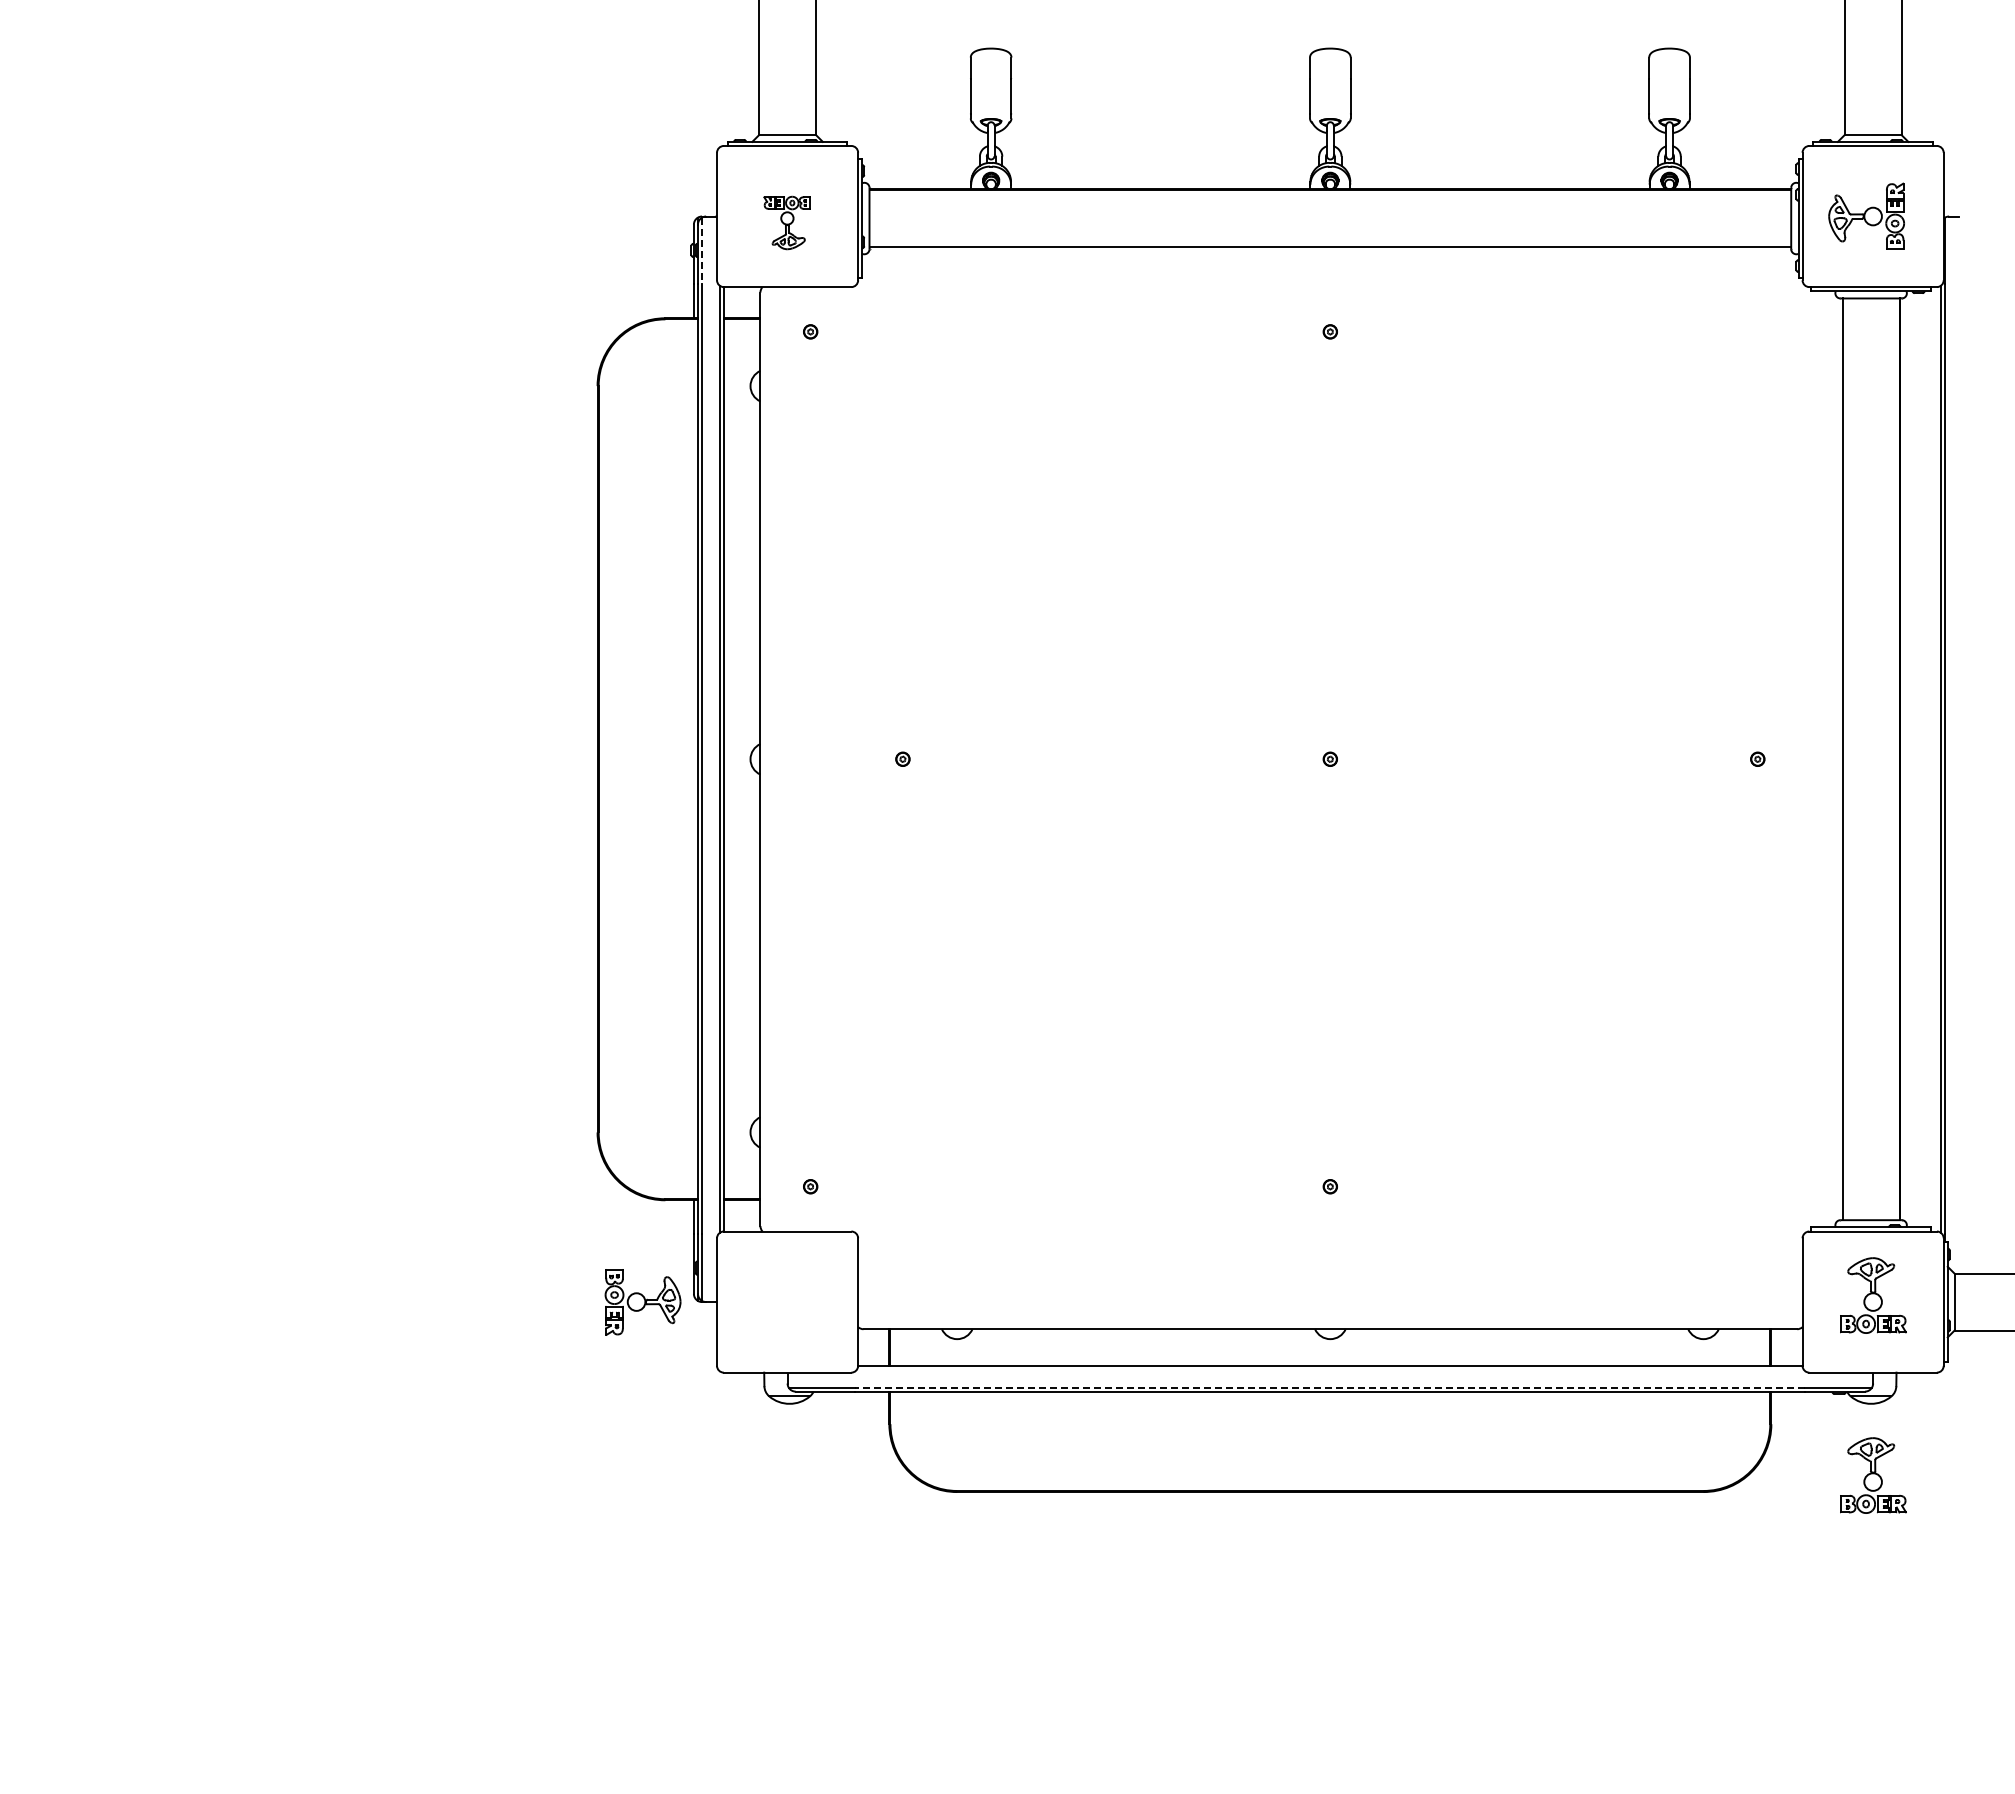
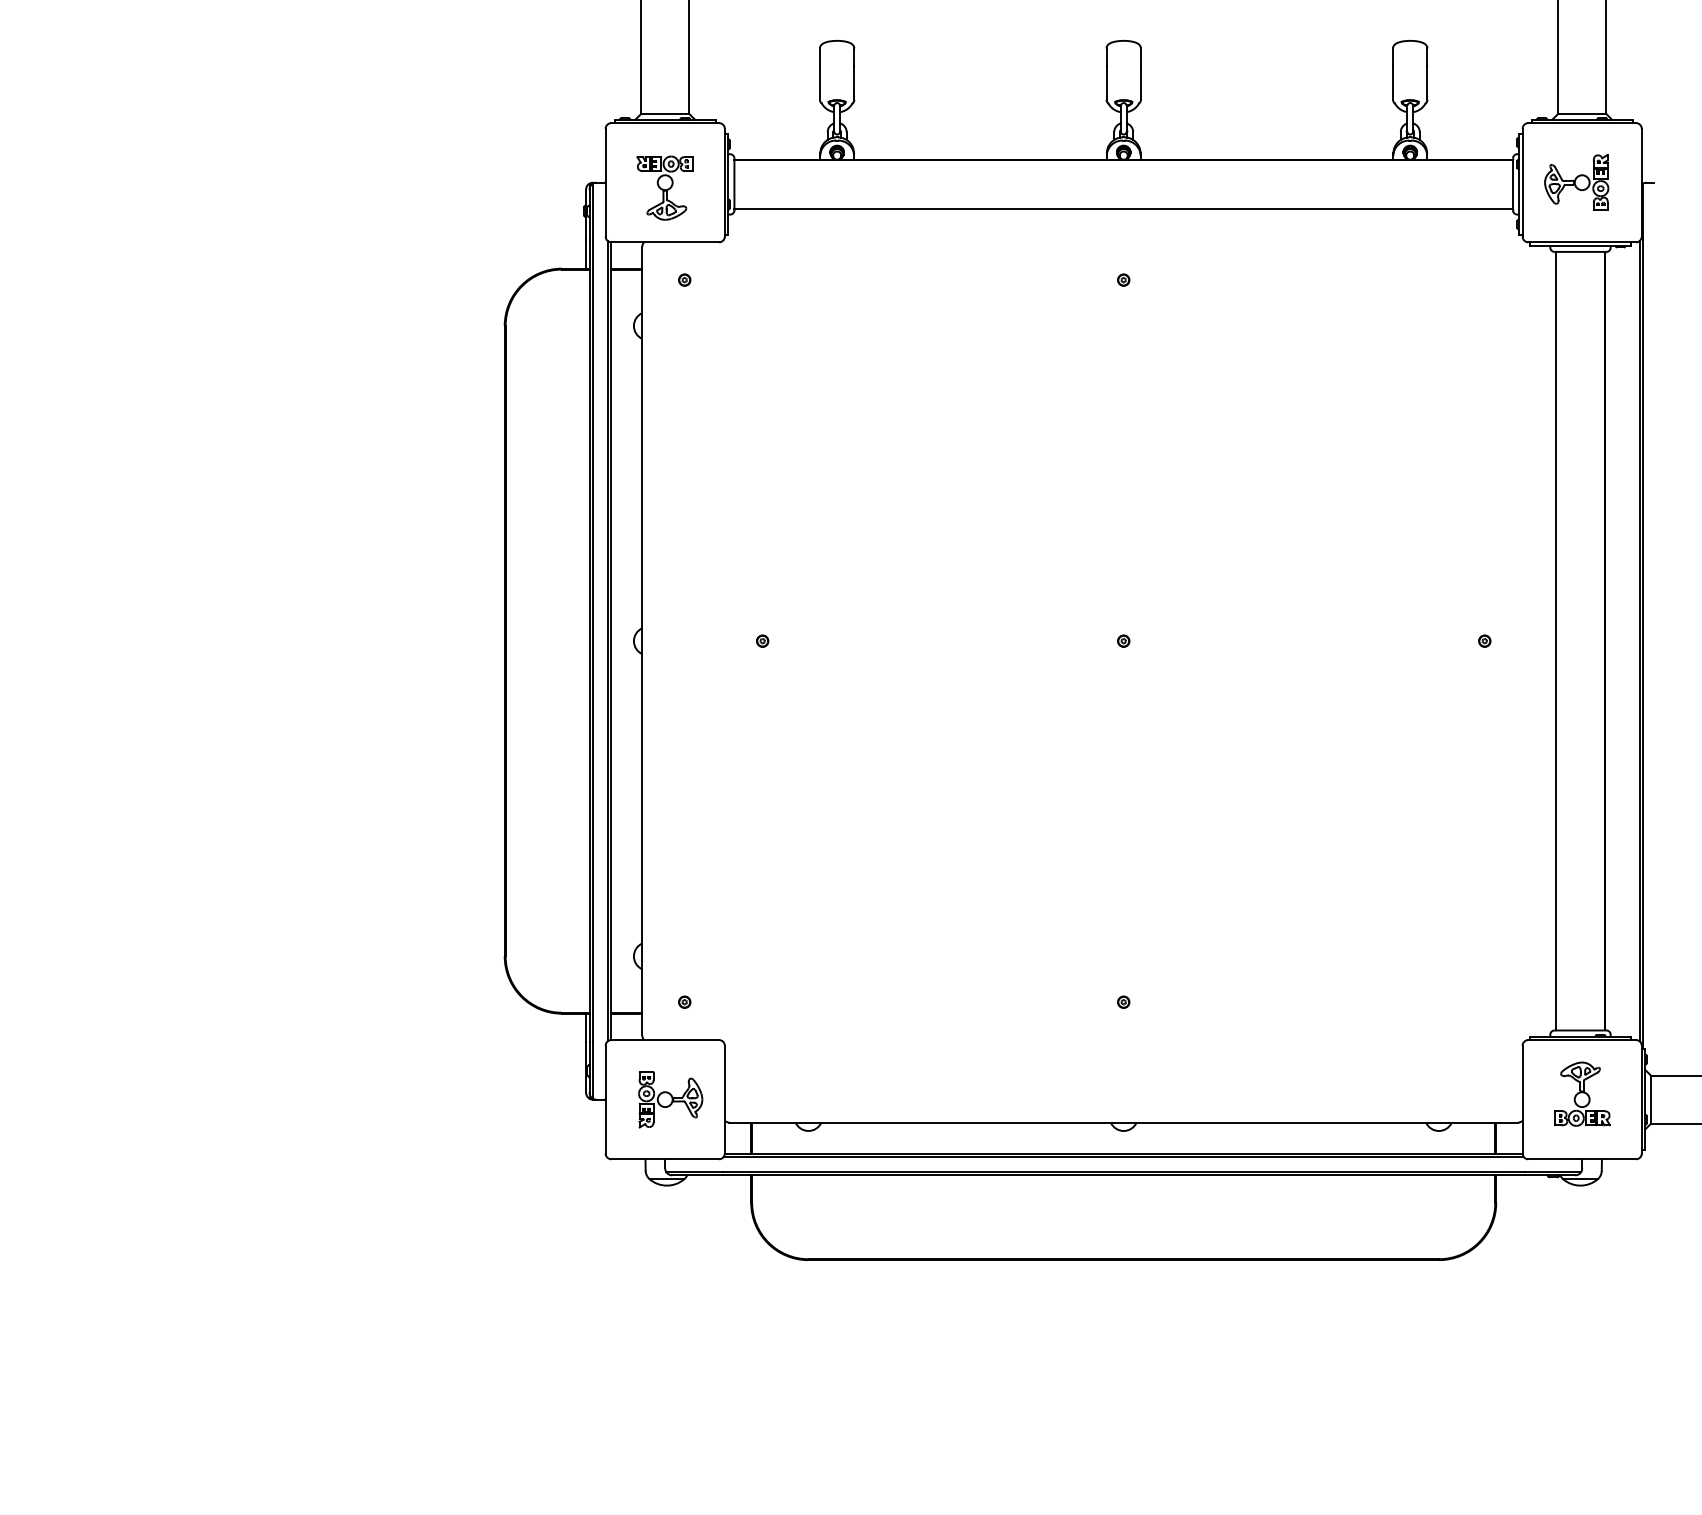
part: (786, 222) -> (664, 187), size x1.43
line: (702, 251) -> (593, 212), dashed -> solid
part: (642, 1302) -> (670, 1100), moved
line: (1329, 1369) -> (1122, 1156), added
line: (1330, 1387) -> (1123, 1171), dashed -> solid
part: (1873, 1475) -> (1582, 1246), removed

